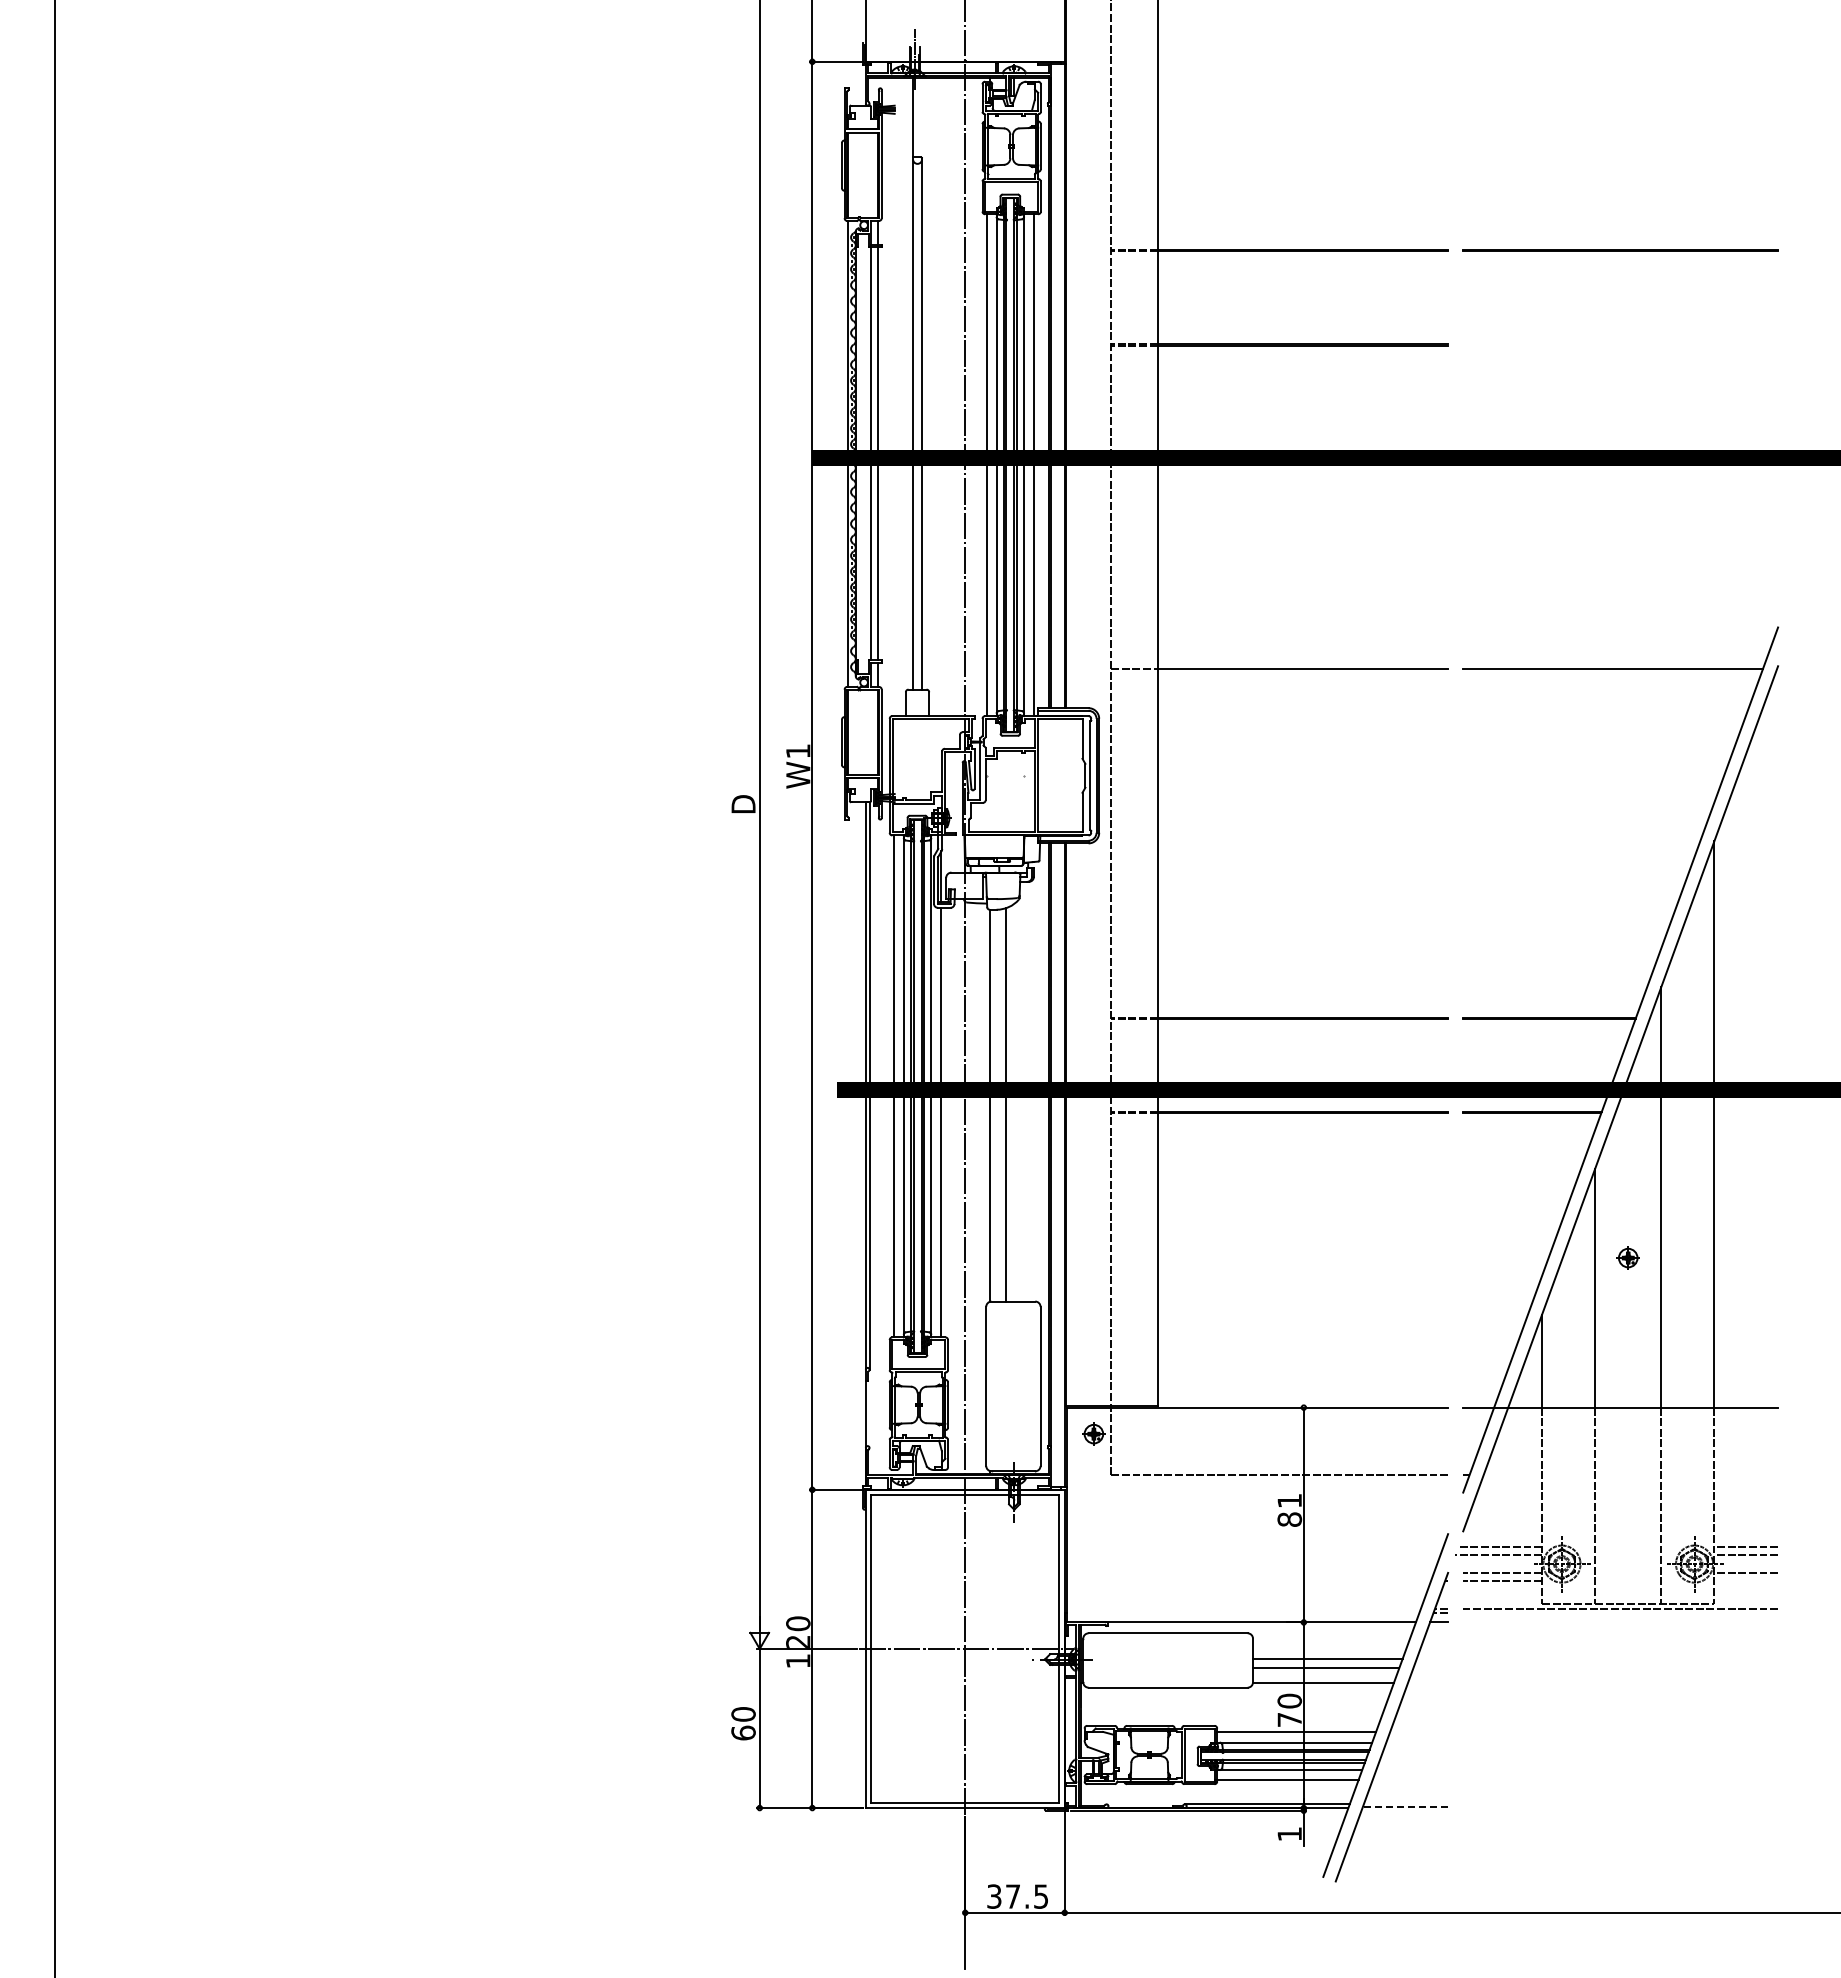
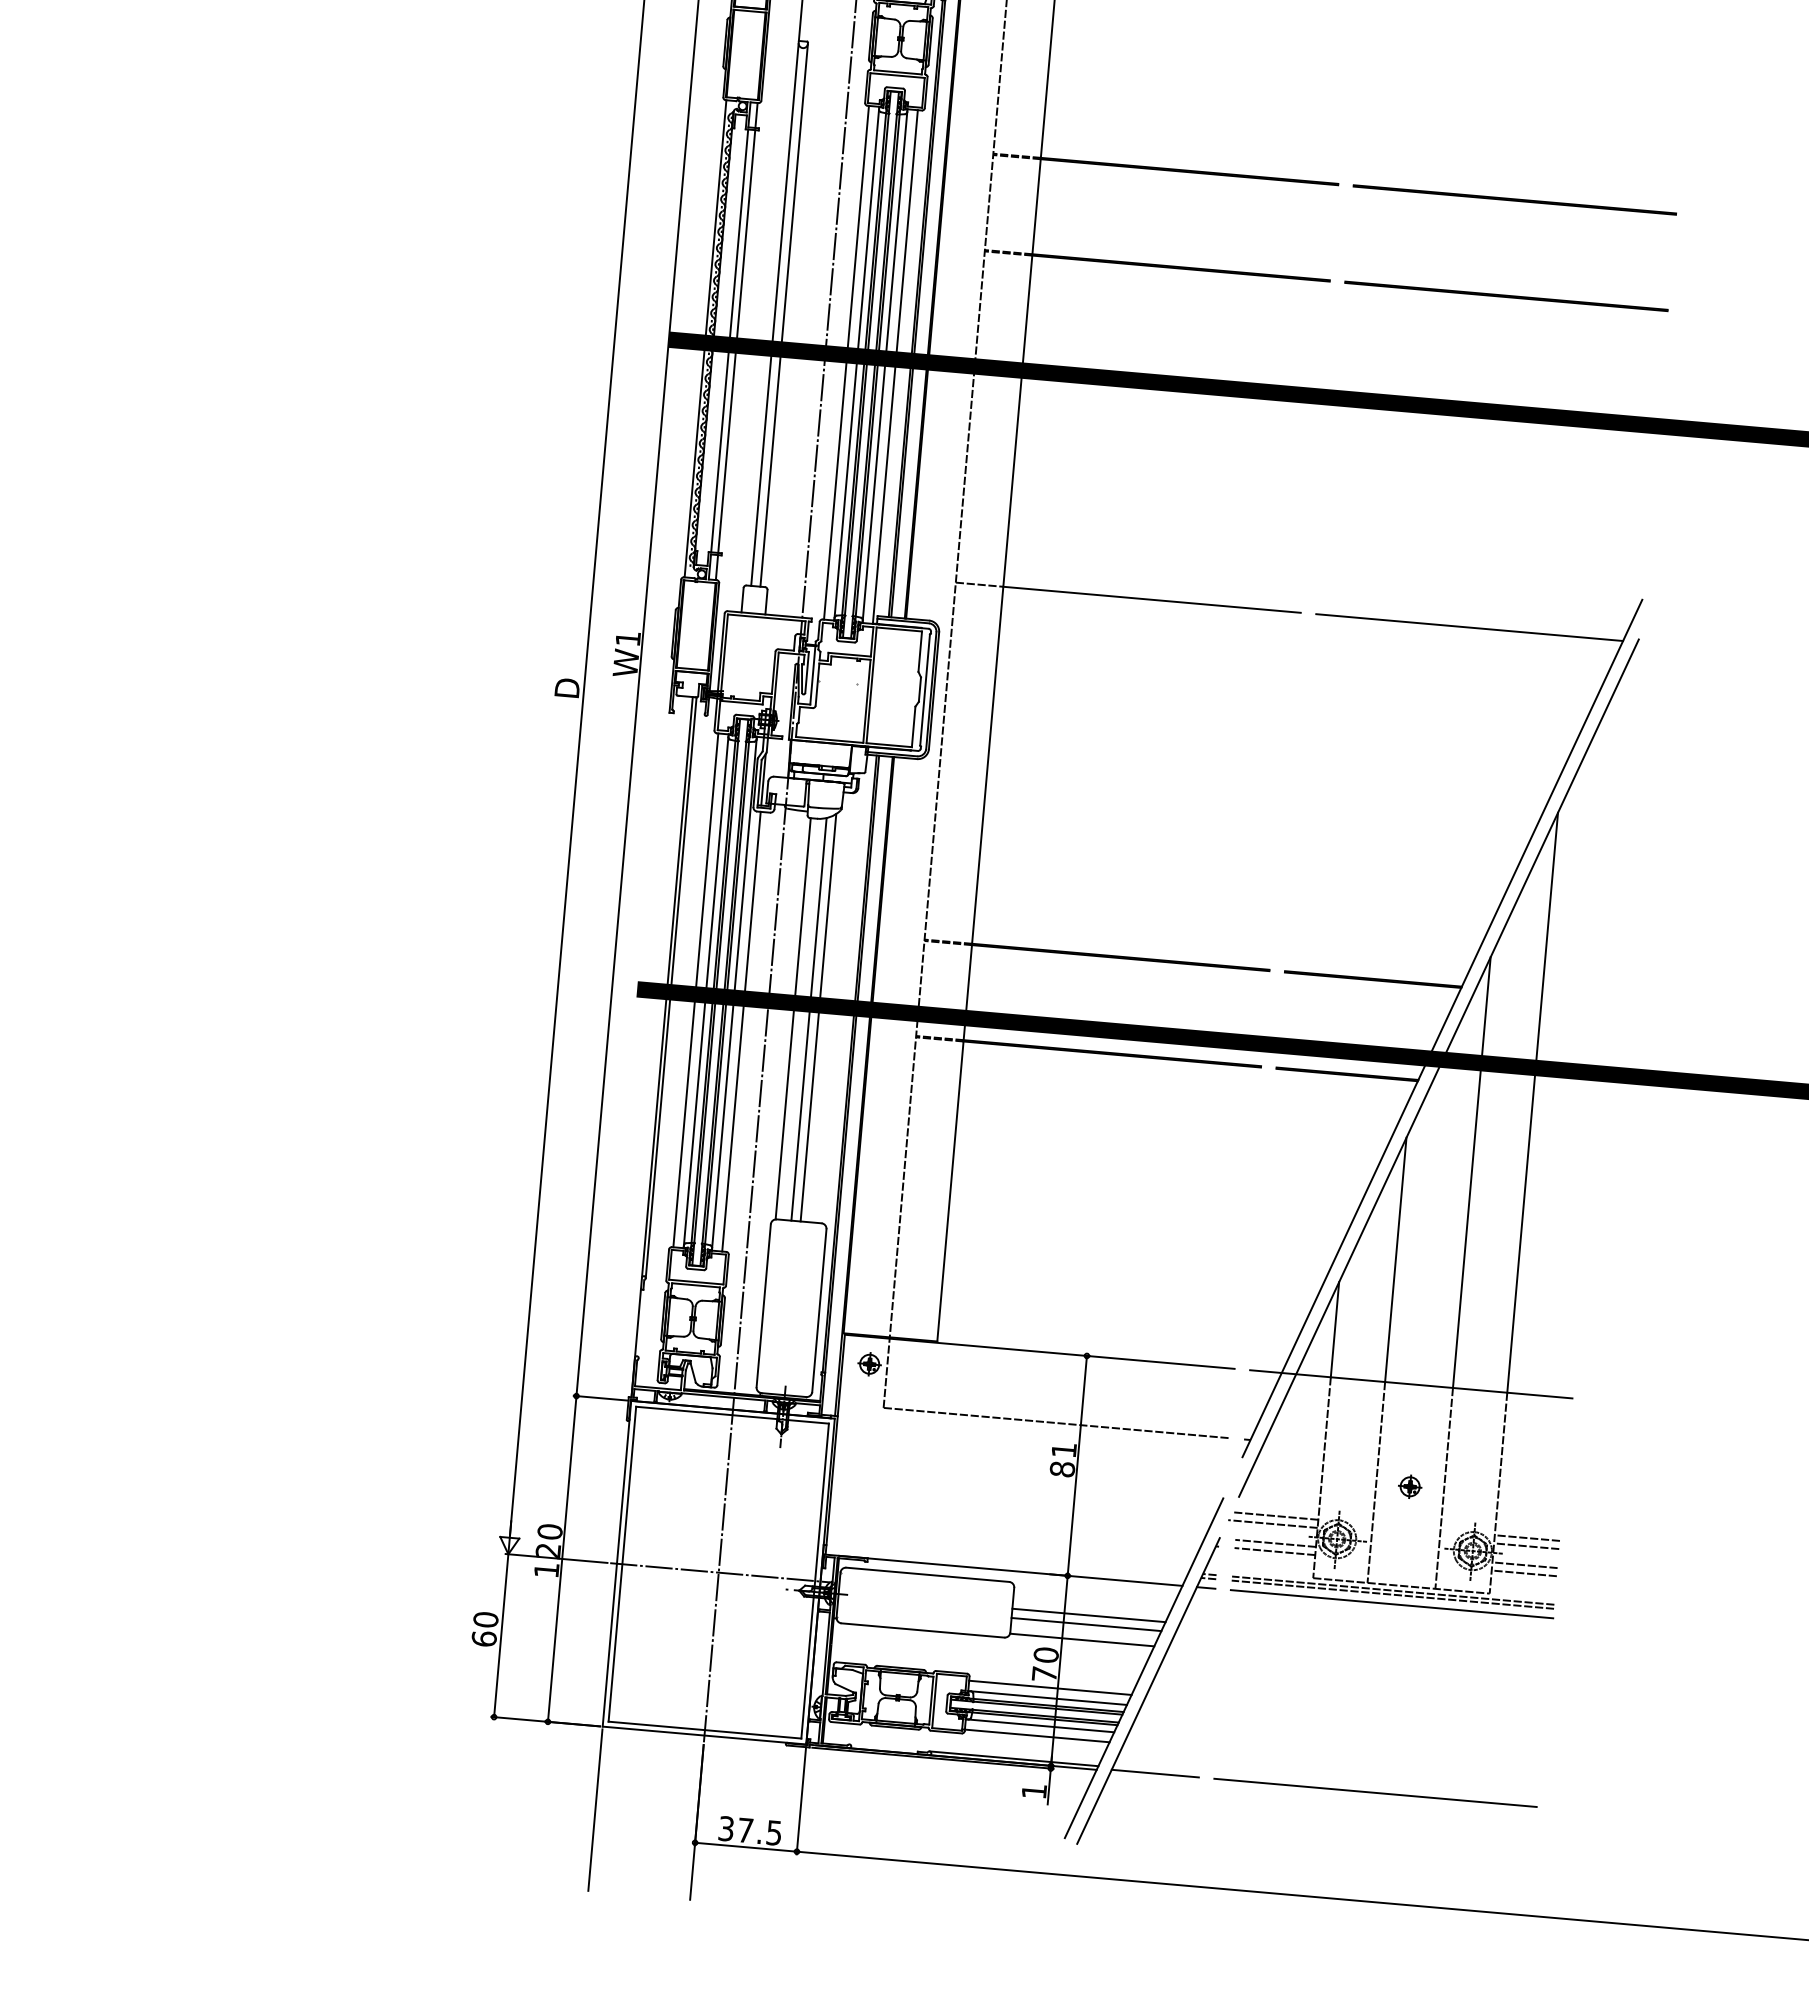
line: (1620, 344) -> (1506, 295), added
line: (1014, 1102) -> (818, 1017), added
part: (1627, 1257) -> (1409, 1486), moved
line: (1746, 1581) -> (1524, 1573), added
line: (1620, 1613) -> (1392, 1595), added
line: (1620, 1622) -> (1391, 1604), added
line: (1405, 1806) -> (1155, 1773), dashed -> solid
line: (1620, 1806) -> (1375, 1792), added
line: (865, 1889) -> (595, 1809), added

